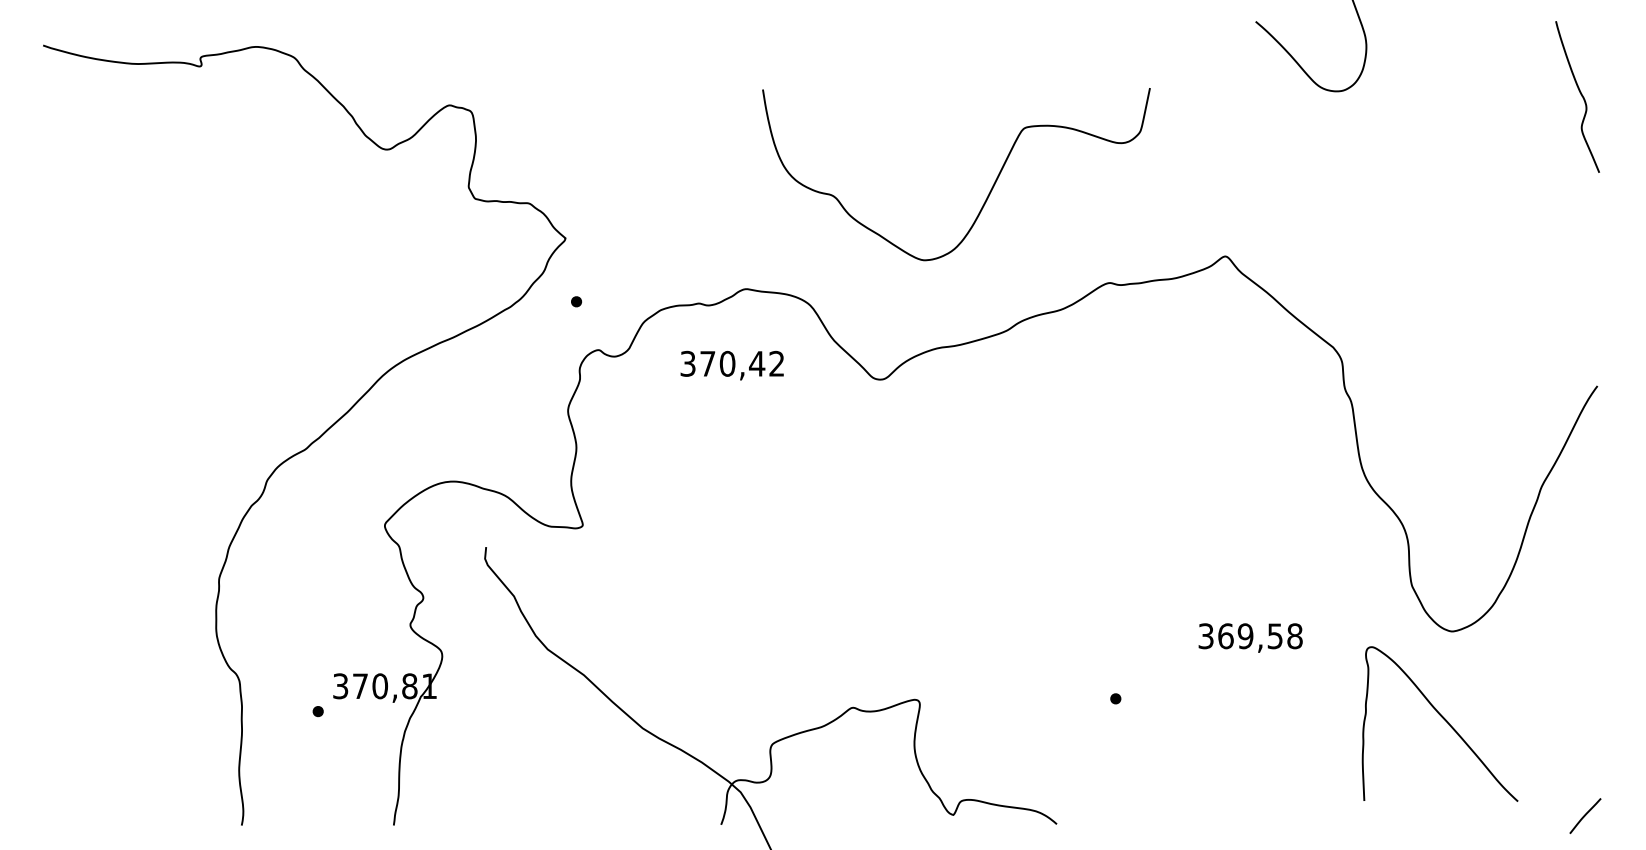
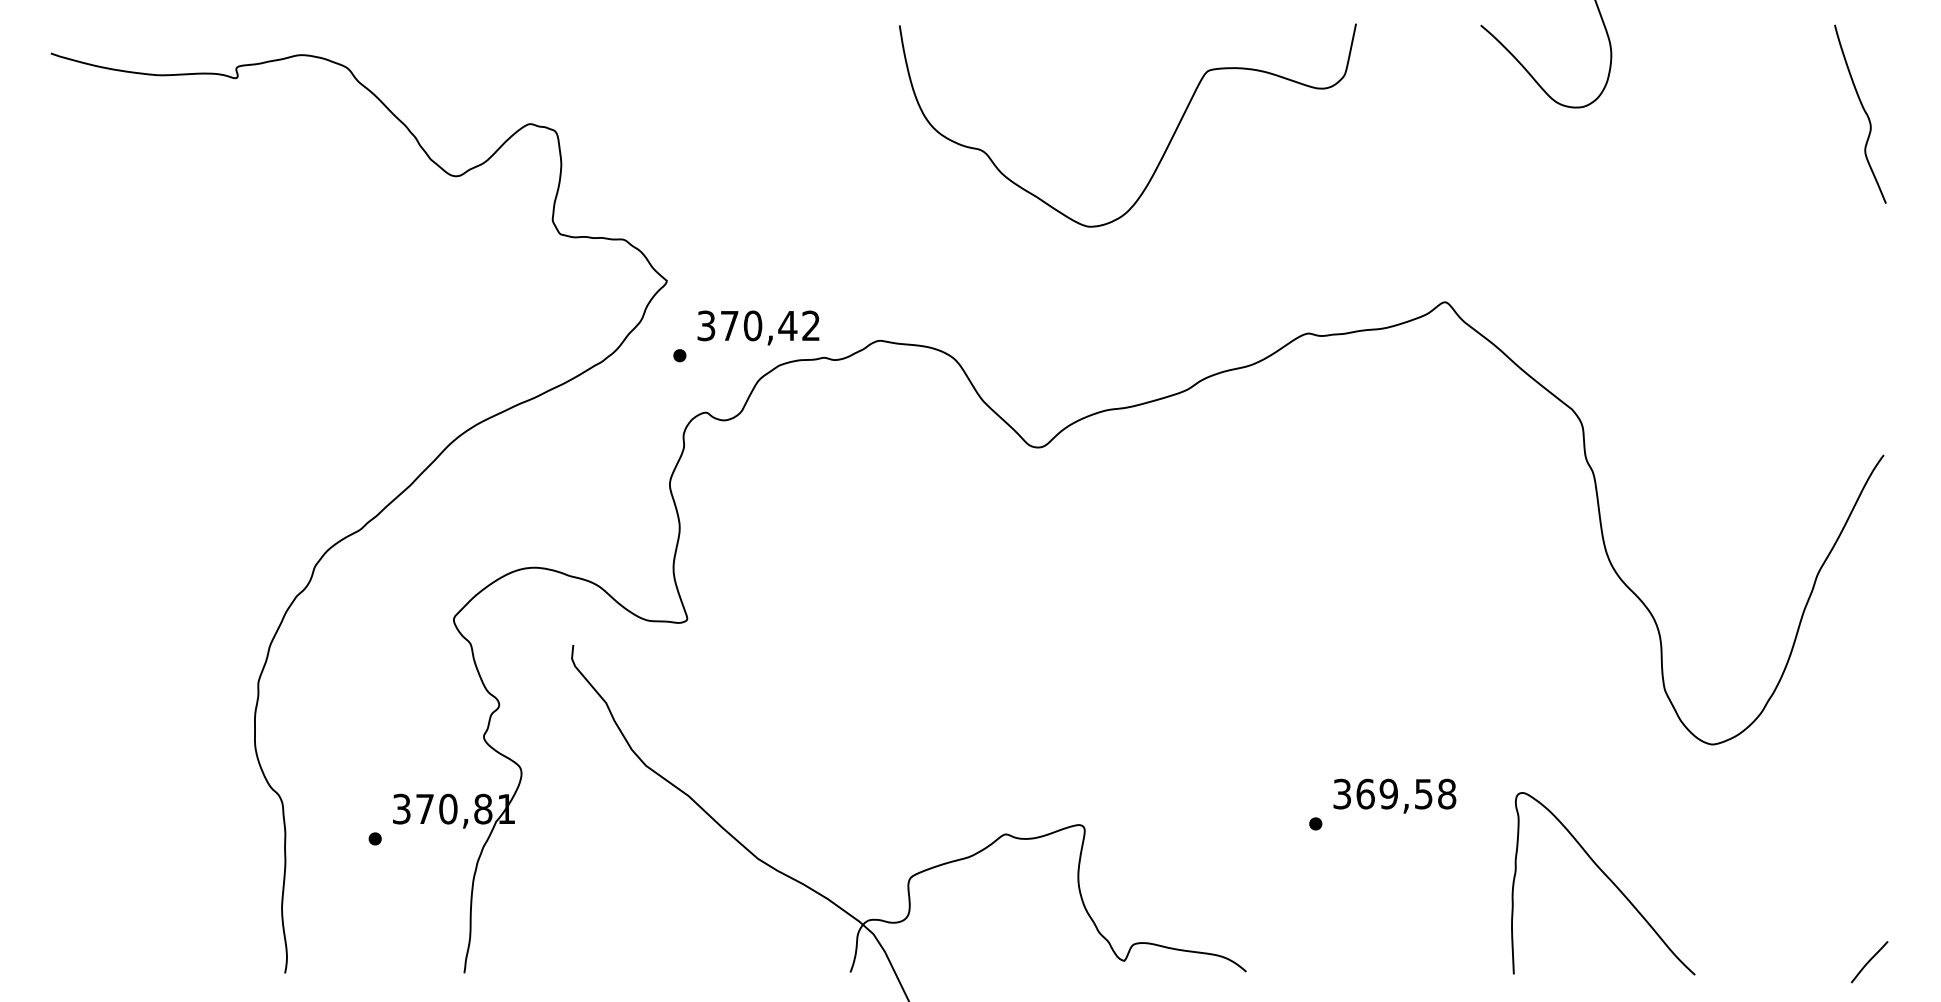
curve: (990, 188) -> (1168, 142), moved
text: (732, 365) -> (758, 327), moved
text: (1250, 637) -> (1394, 795), moved
curve: (1443, 719) -> (1607, 878), moved

